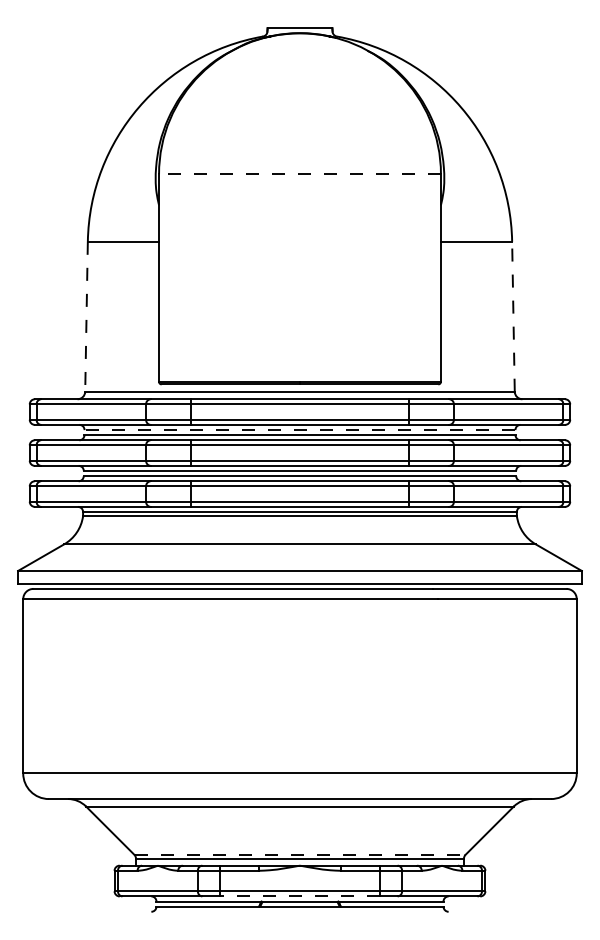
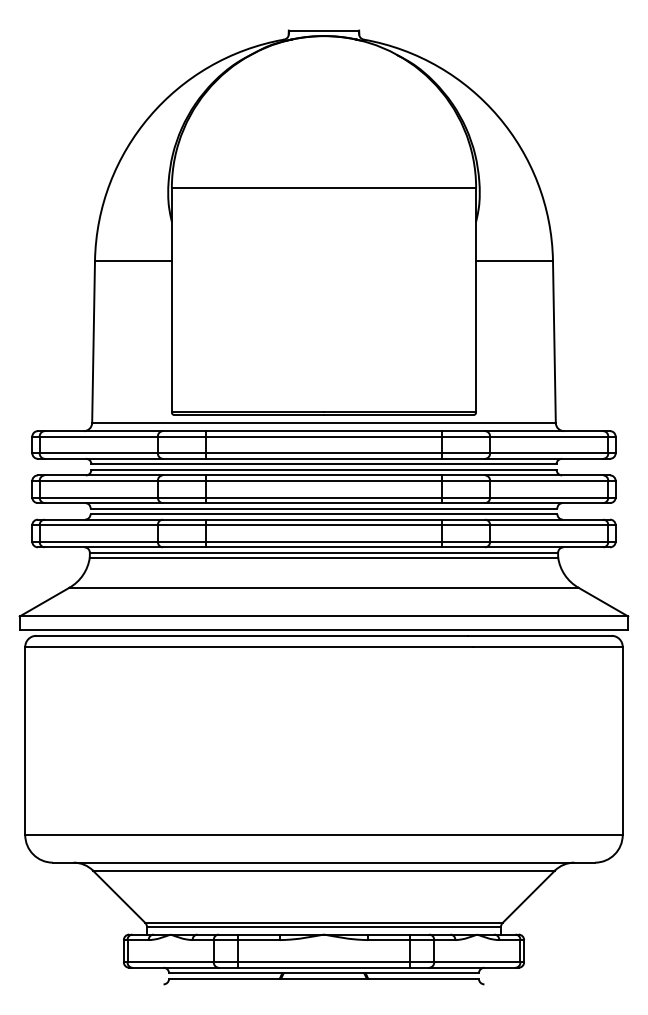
line: (299, 174) -> (323, 188), dashed -> solid
line: (86, 316) -> (93, 341), dashed -> solid
line: (513, 316) -> (554, 341), dashed -> solid
line: (299, 430) -> (323, 464), dashed -> solid
line: (299, 854) -> (323, 922), dashed -> solid
line: (299, 896) -> (323, 967), dashed -> solid

